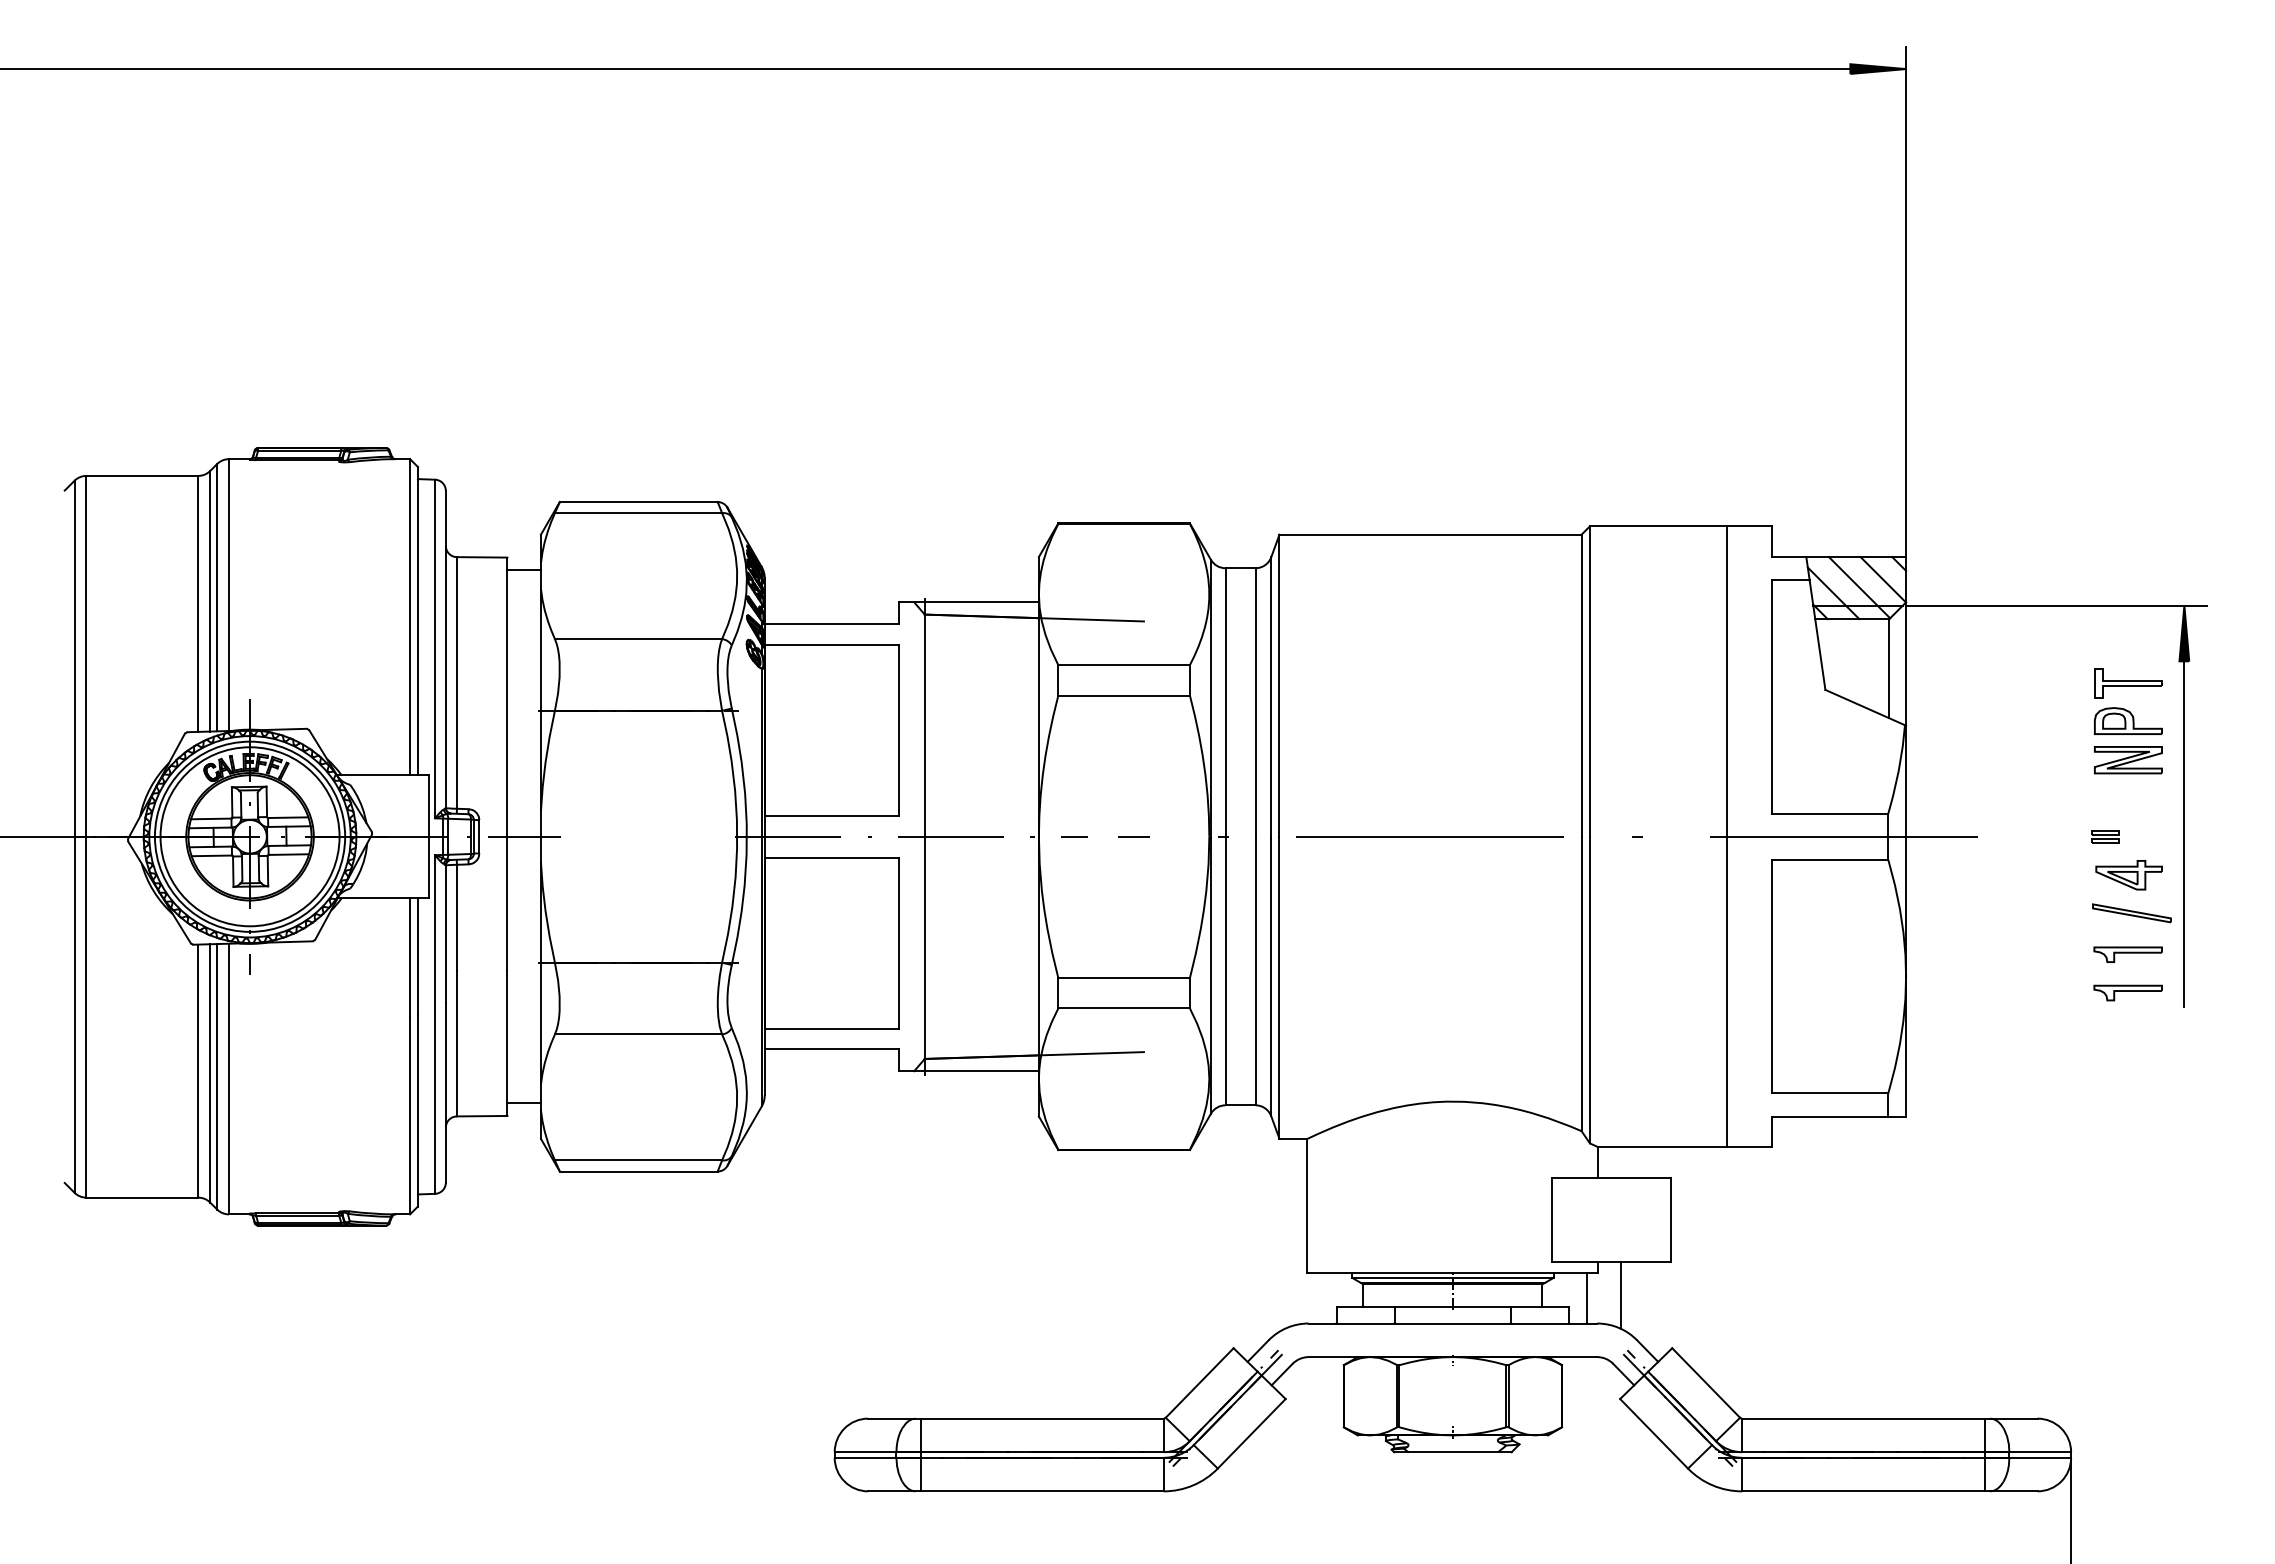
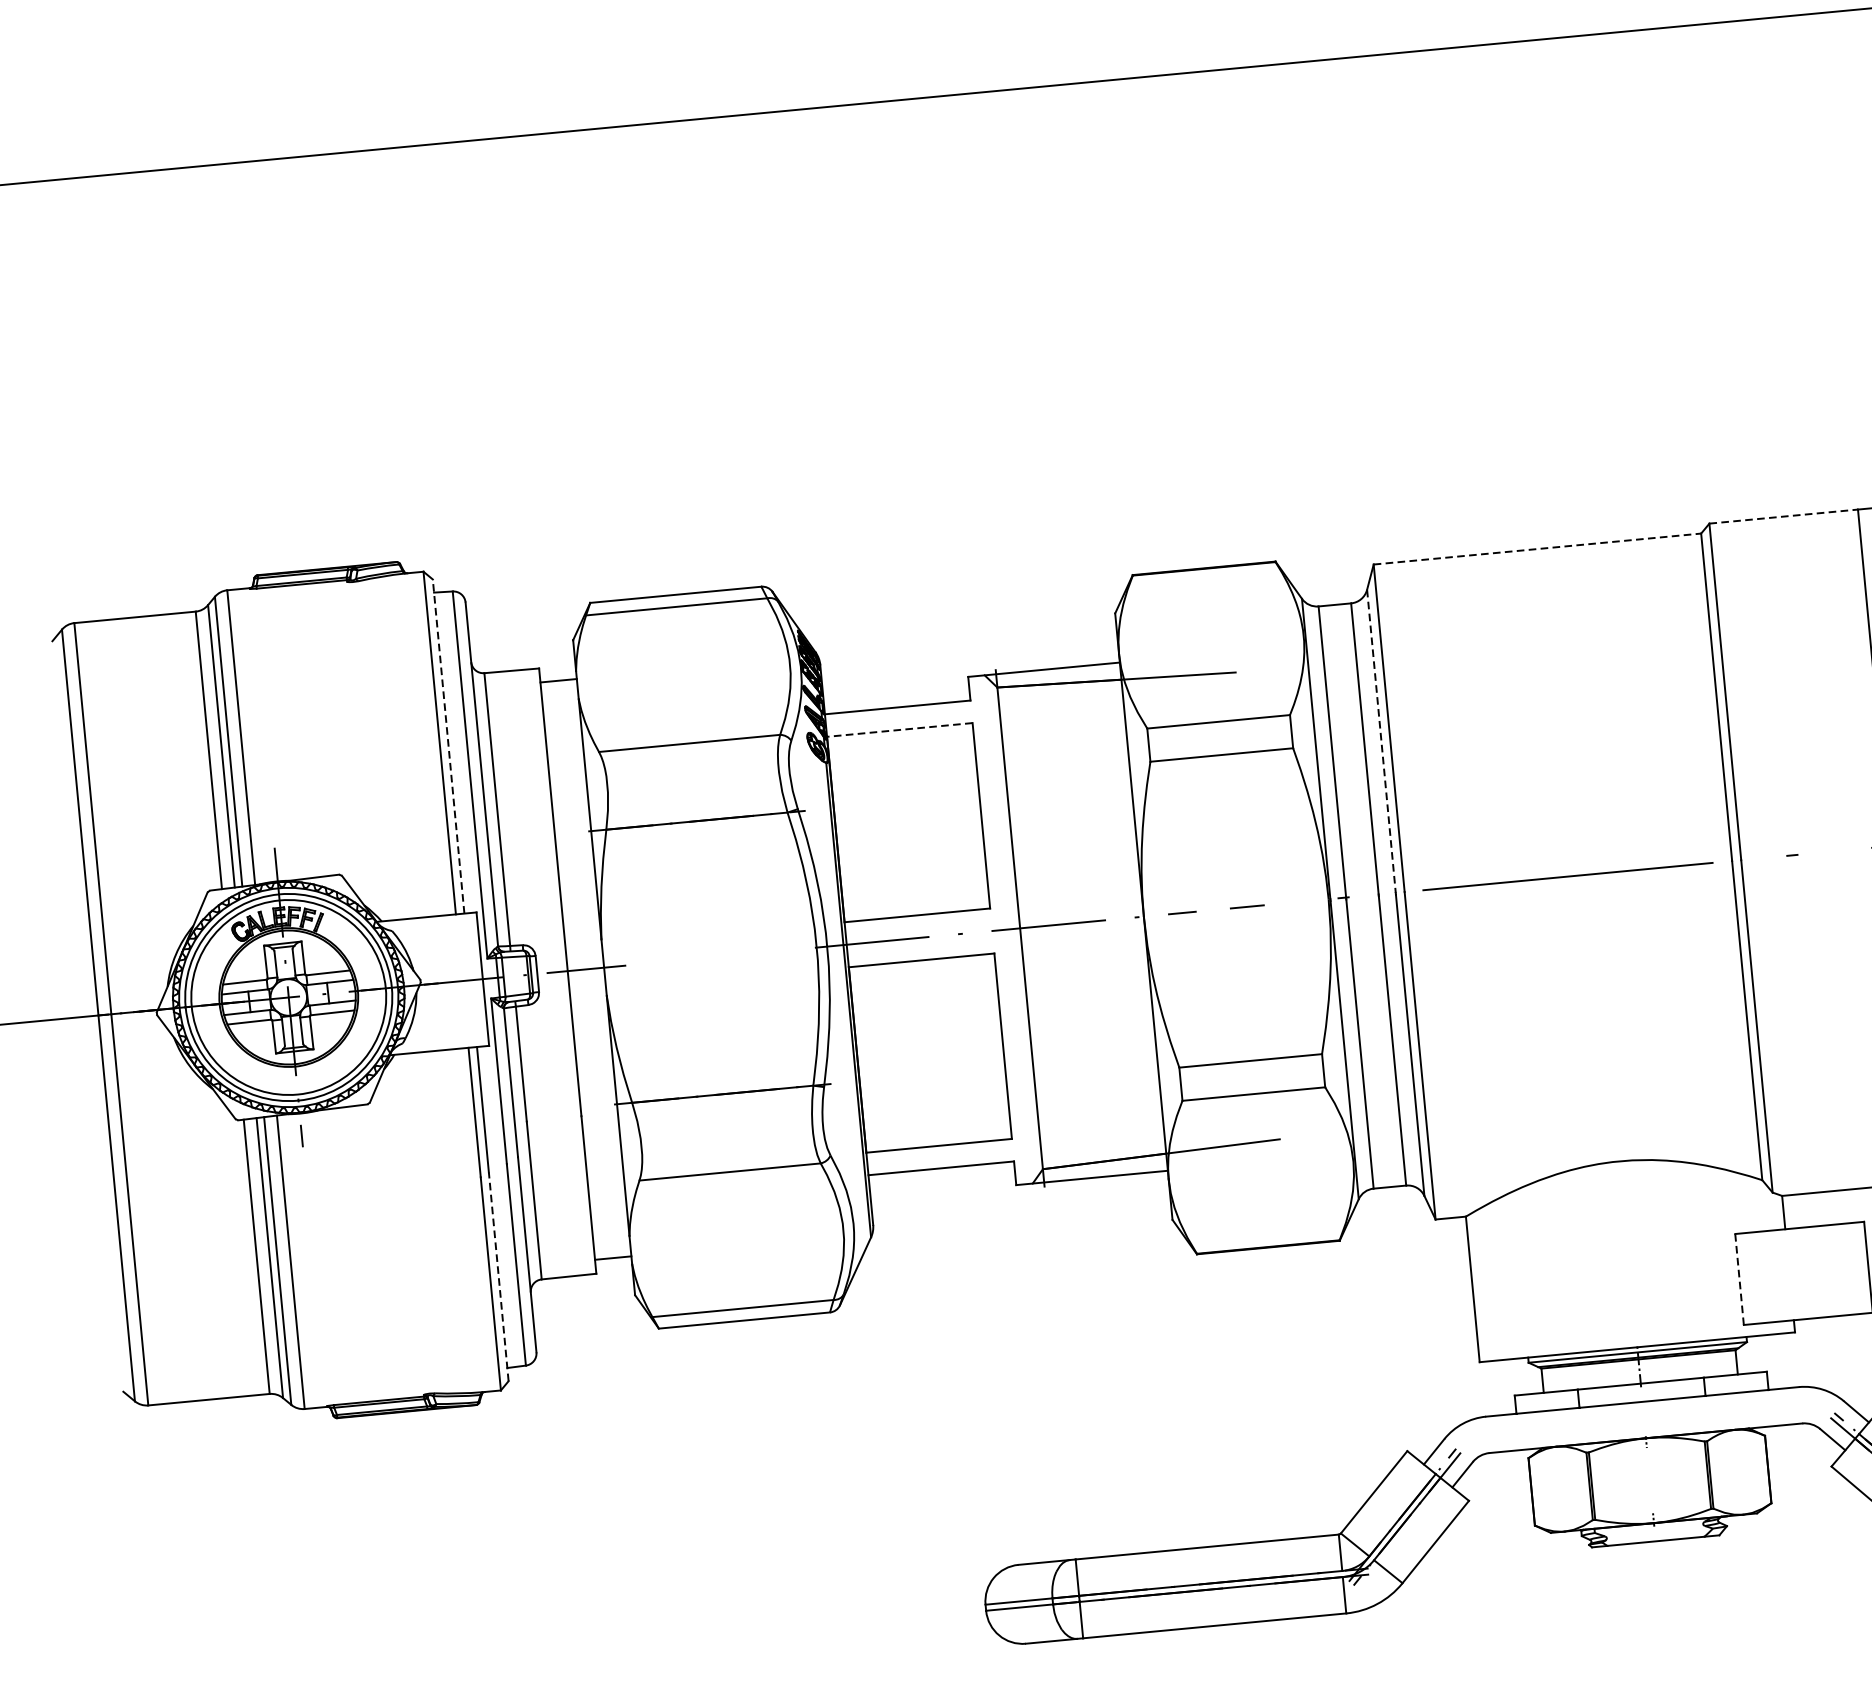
line: (1658, 526) -> (1783, 516), solid -> dashed
line: (1431, 534) -> (1538, 548), solid -> dashed
line: (417, 620) -> (448, 745), solid -> dashed
line: (831, 644) -> (899, 729), solid -> dashed
line: (1271, 696) -> (1381, 740), solid -> dashed
line: (417, 1109) -> (498, 1275), solid -> dashed
line: (1552, 1220) -> (1739, 1279), solid -> dashed
line: (1620, 1294) -> (1821, 1353), removed
line: (1587, 1298) -> (1785, 1360), removed

